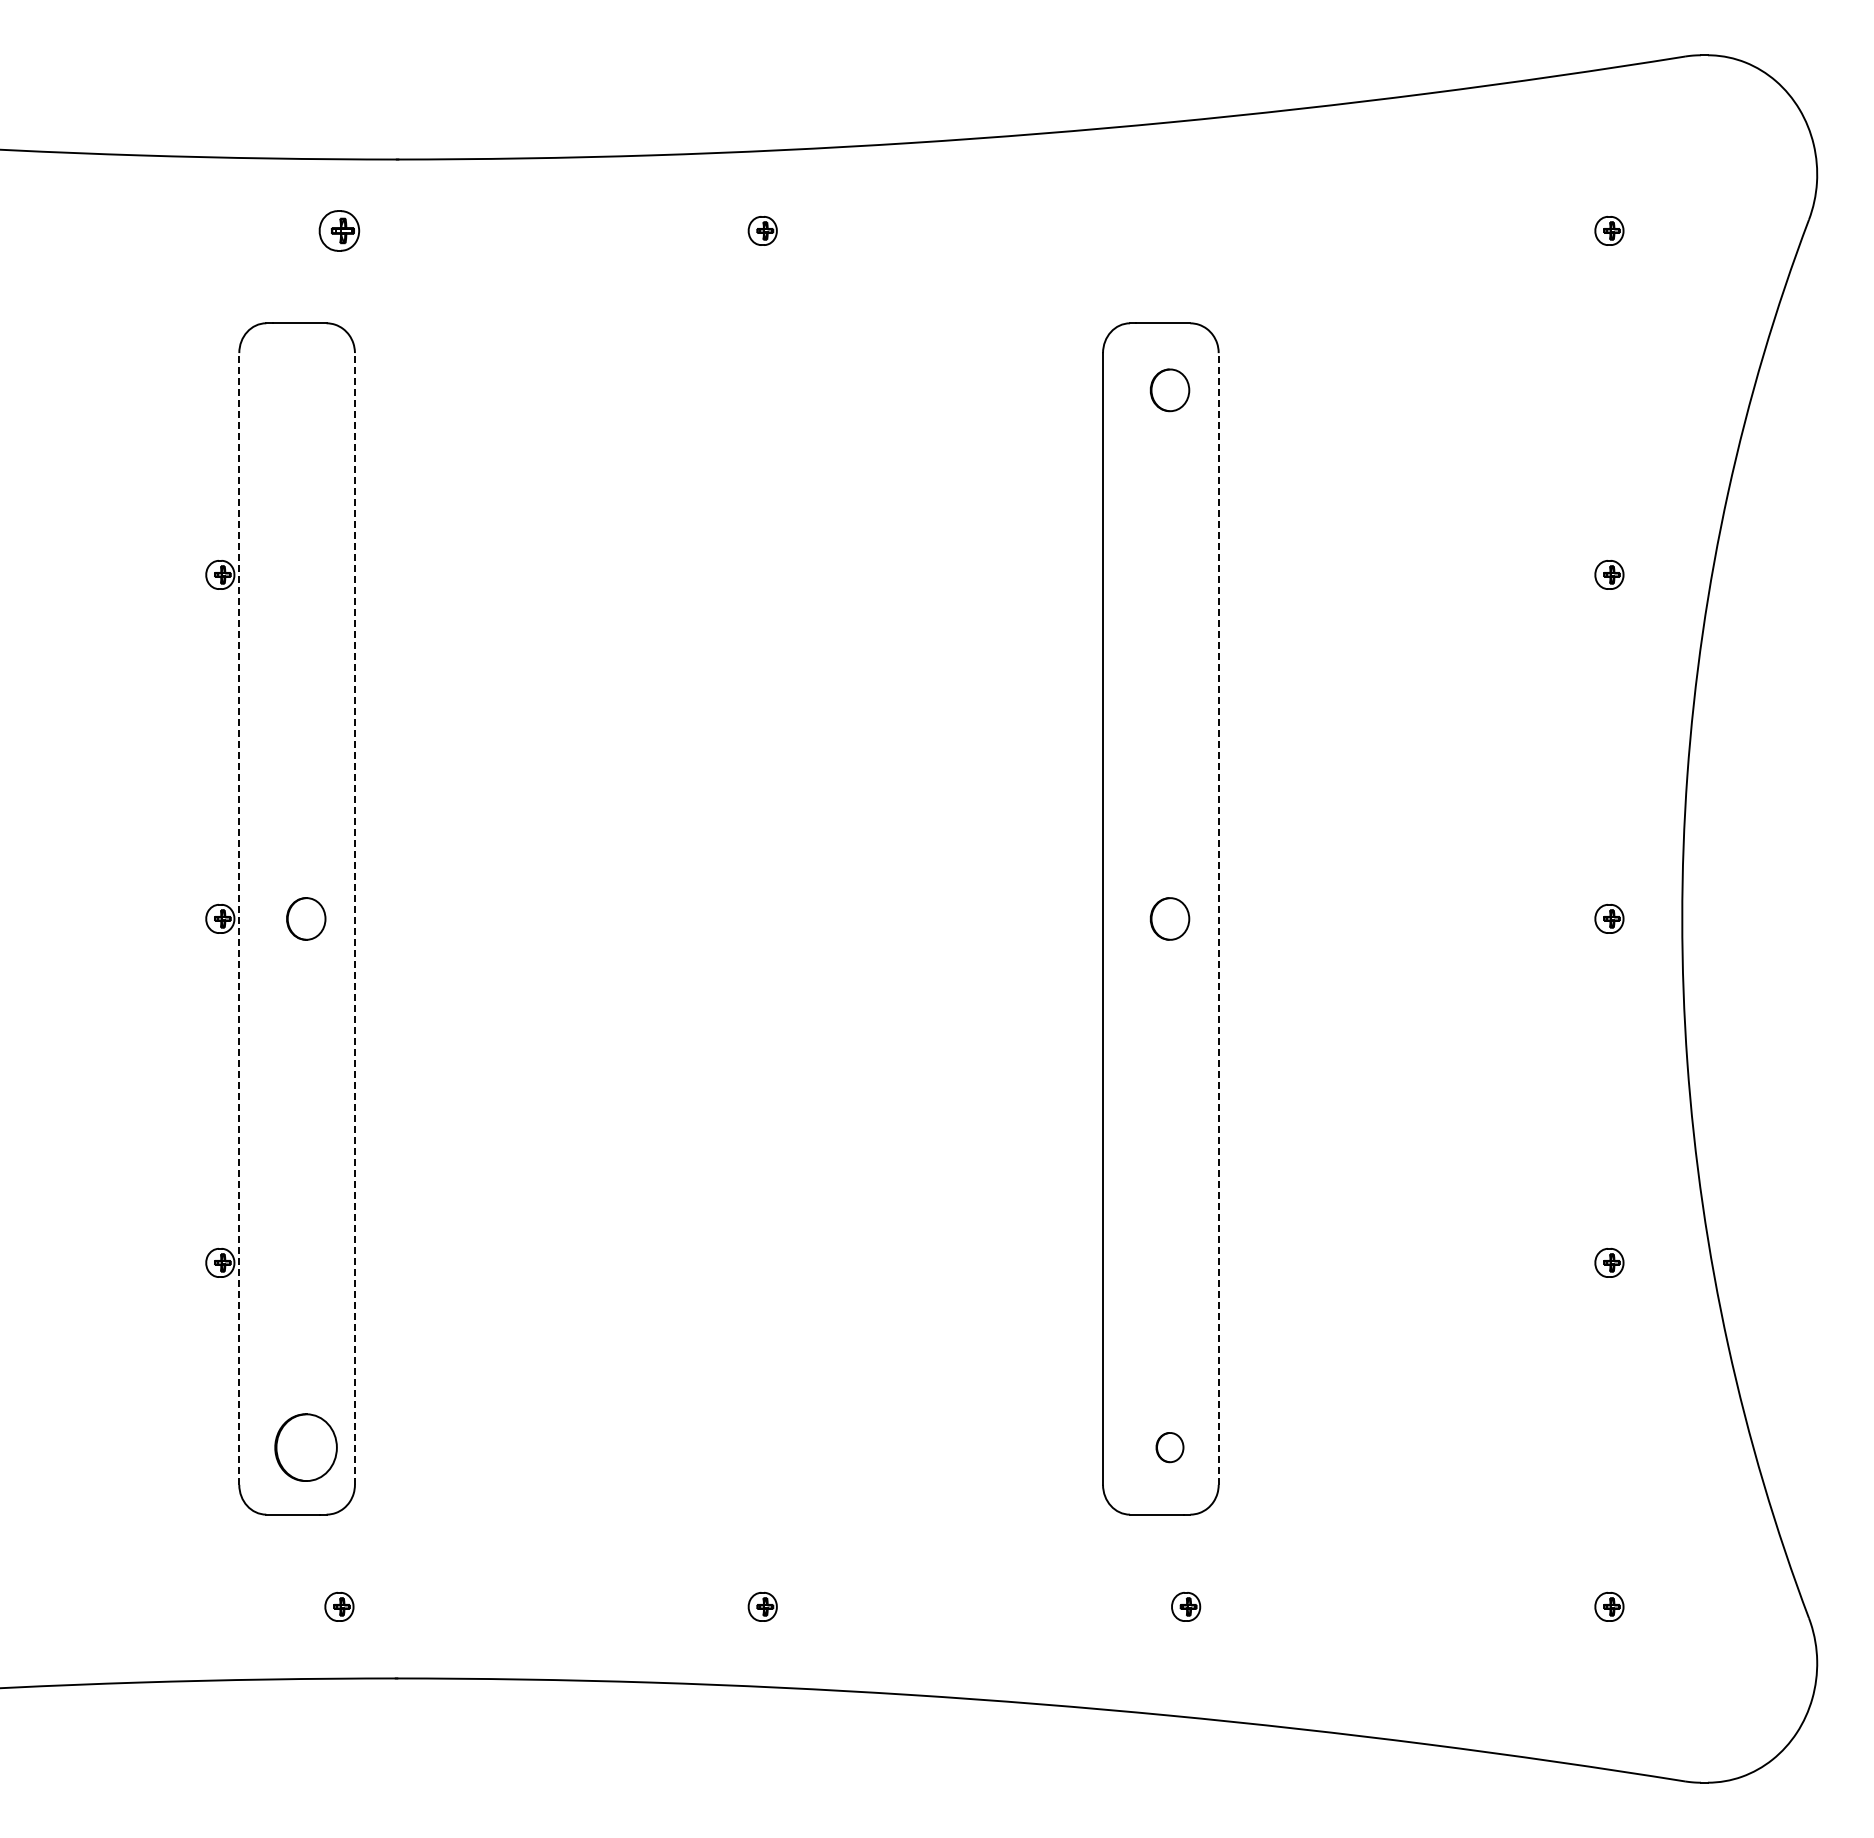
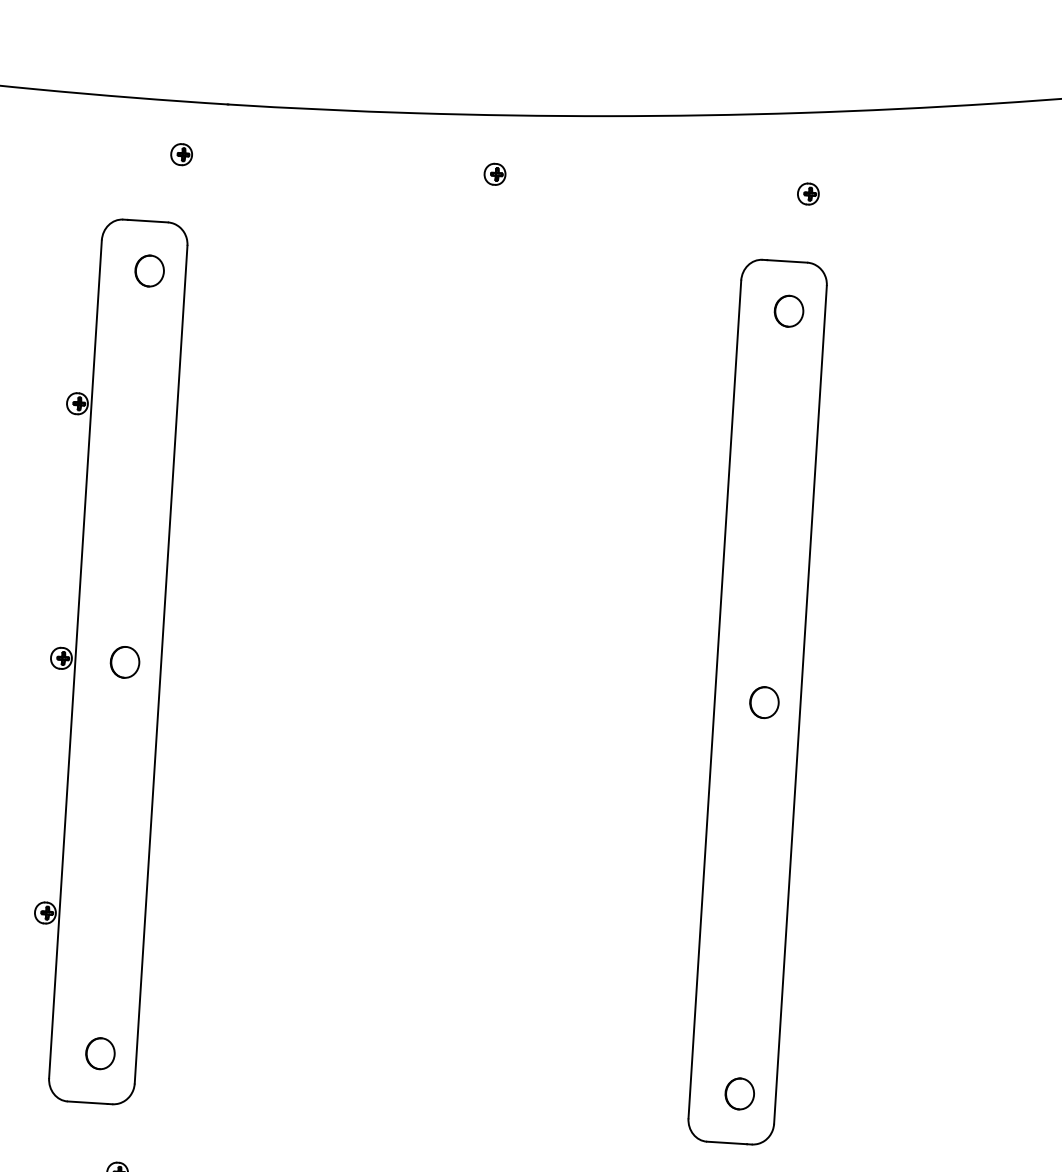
part: (339, 230) -> (181, 154), size x0.71
part: (1186, 230) -> (808, 193), added
part: (306, 390) -> (149, 271), added
line: (239, 918) -> (75, 658), dashed -> solid
line: (354, 918) -> (160, 664), dashed -> solid
line: (1218, 918) -> (800, 704), dashed -> solid
part: (306, 1447) -> (100, 1053), size x0.62
part: (1169, 1447) -> (739, 1093), size x1.43

